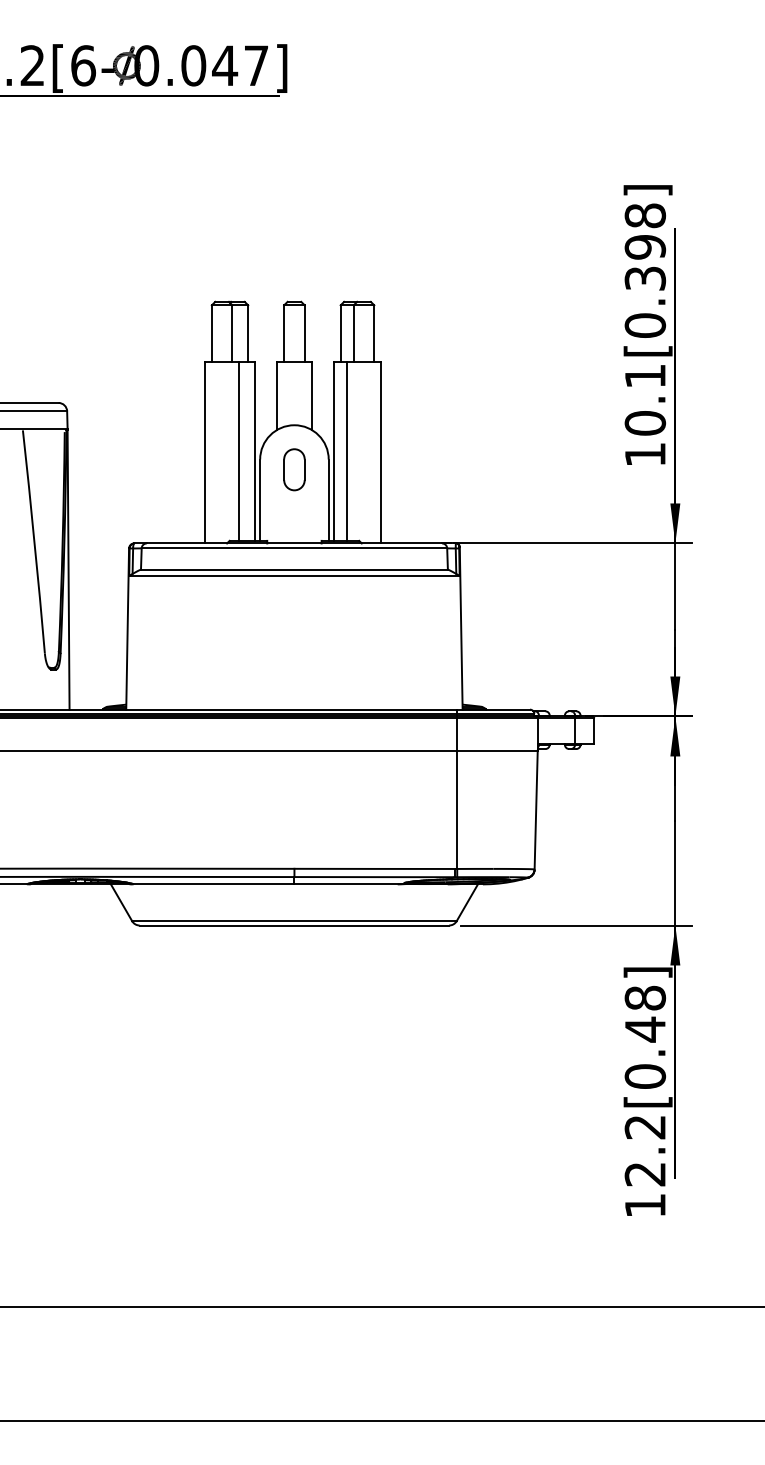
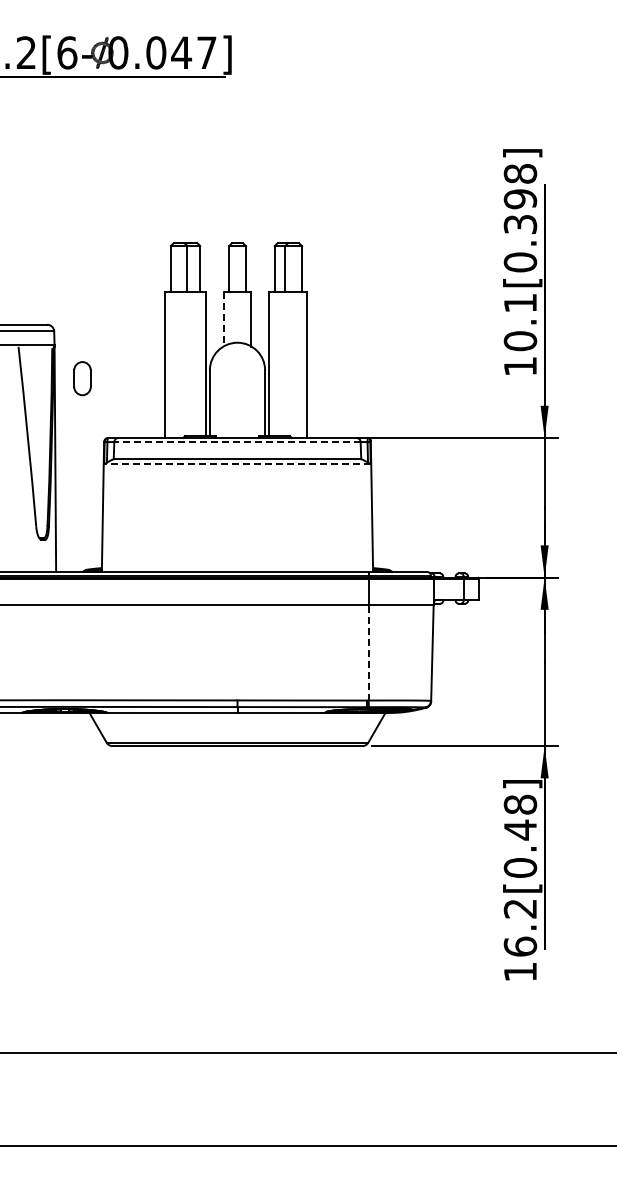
line: (277, 396) -> (223, 319), solid -> dashed
line: (239, 450) -> (193, 363), removed
line: (346, 450) -> (279, 363), removed
part: (294, 469) -> (82, 378), moved
line: (293, 548) -> (236, 442), solid -> dashed
line: (293, 576) -> (236, 464), solid -> dashed
line: (456, 809) -> (368, 652), solid -> dashed
text: (645, 1173) -> (520, 946), 12.2[0.48] -> 16.2[0.48]

